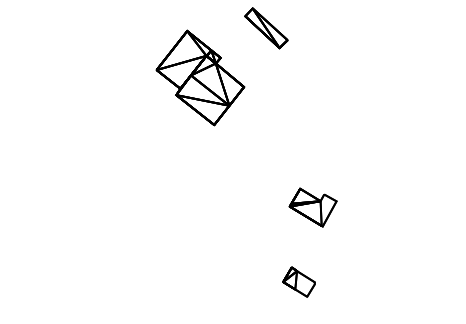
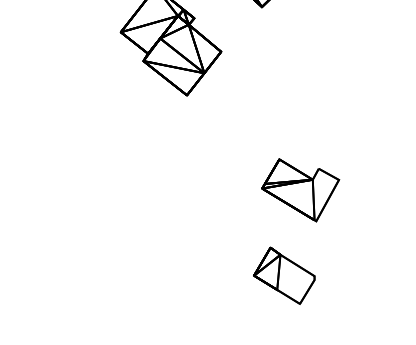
part: (312, 207) -> (299, 190), size x1.43
part: (298, 281) -> (283, 275), size x1.67

